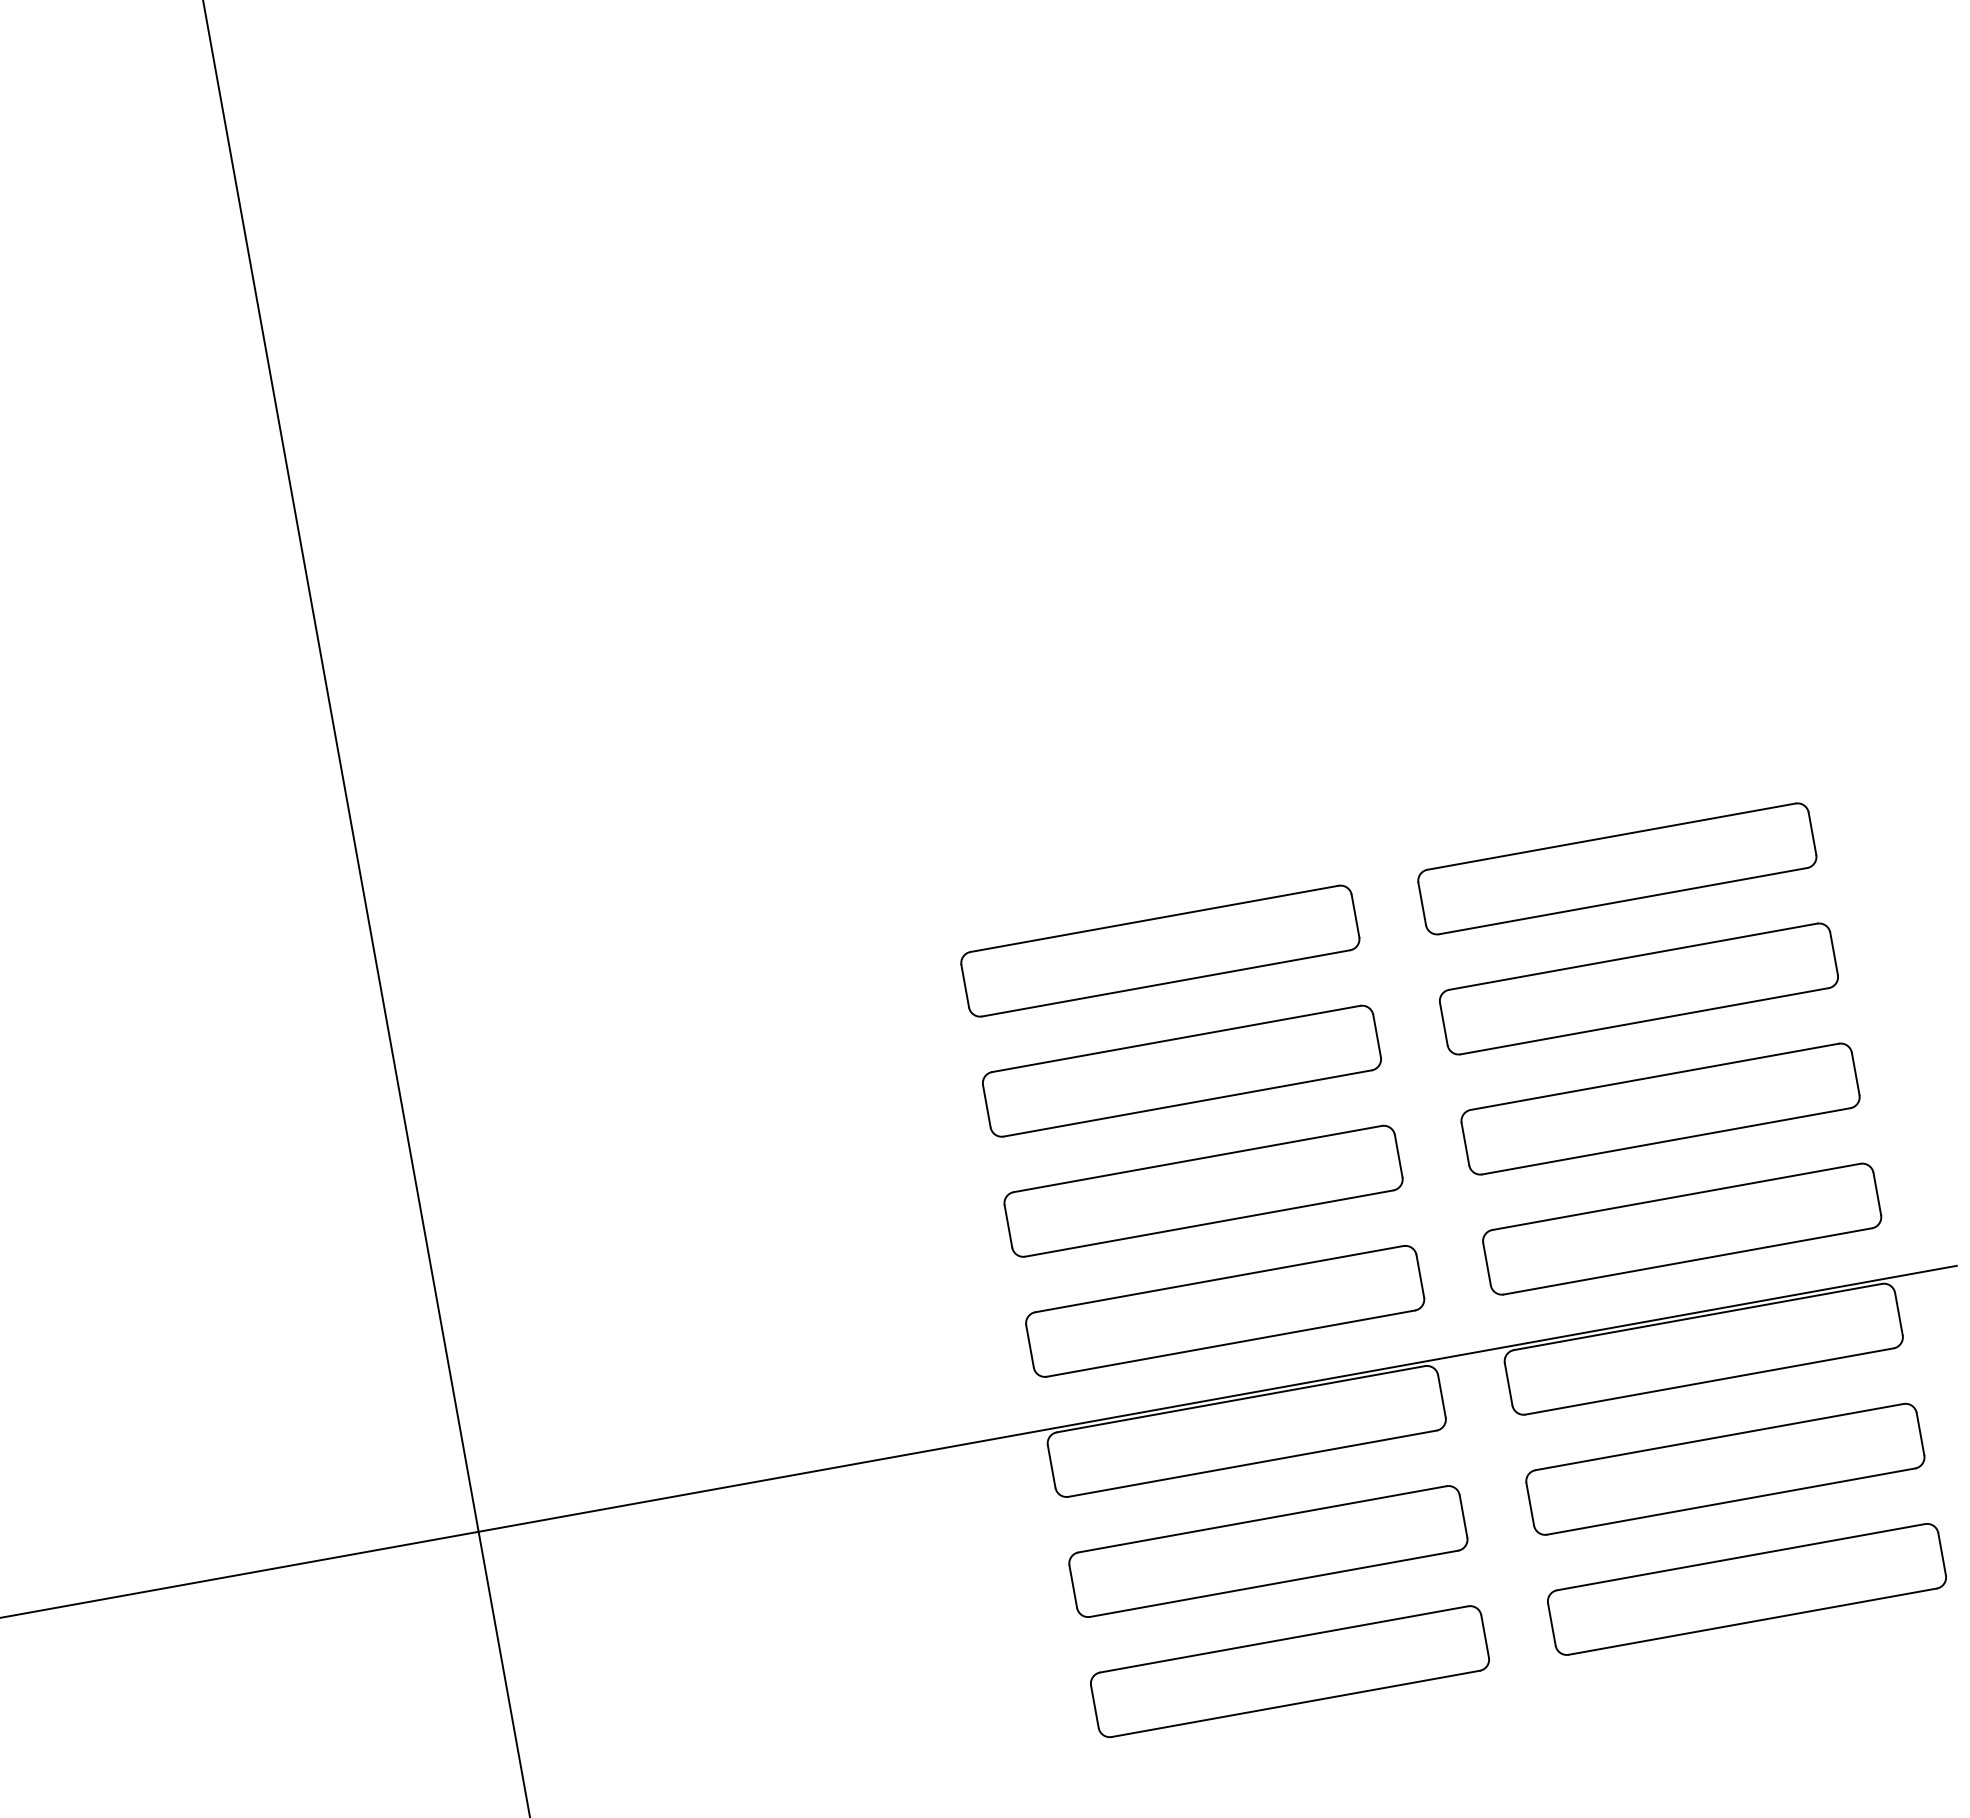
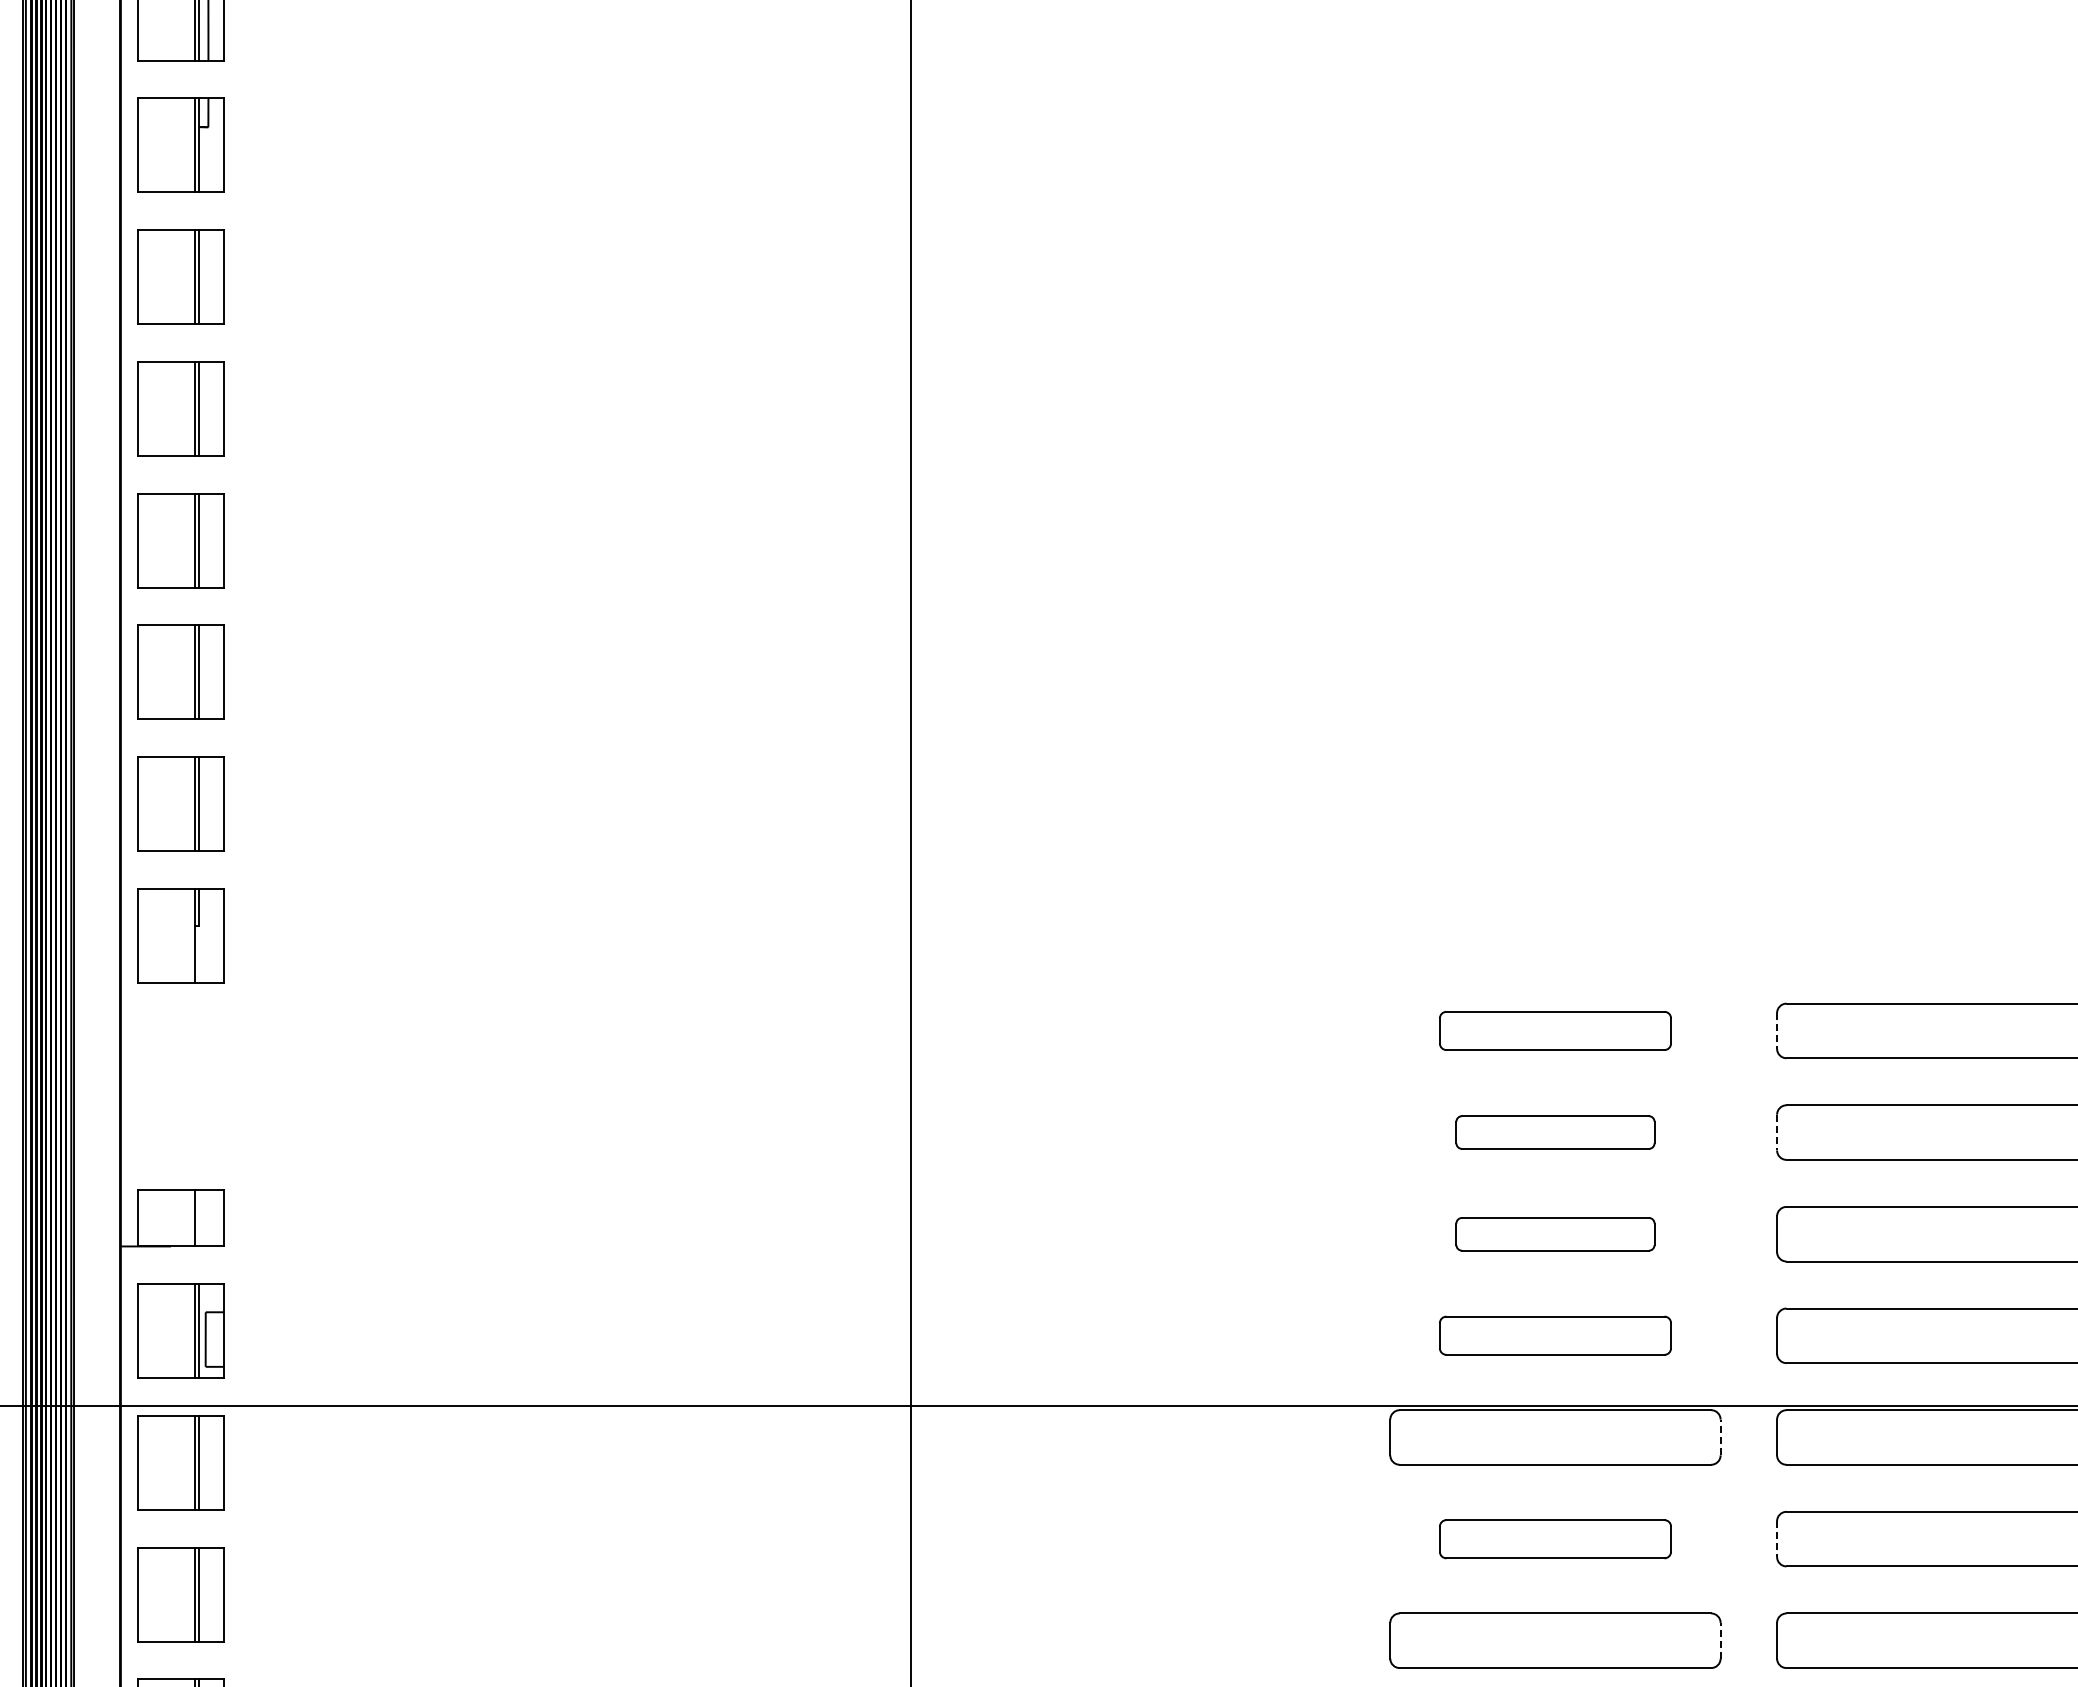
line: (1422, 903) -> (1777, 1030), solid -> dashed
part: (1160, 950) -> (1555, 1030), size x0.7
line: (1444, 1023) -> (1777, 1132), solid -> dashed
part: (1181, 1071) -> (1555, 1132), size x0.6
part: (1203, 1191) -> (1555, 1234), size x0.6
part: (1225, 1310) -> (1555, 1335), size x0.7
line: (1441, 1396) -> (1720, 1437), solid -> dashed
line: (1530, 1504) -> (1777, 1539), solid -> dashed
part: (1268, 1552) -> (1555, 1539), size x0.7
line: (1484, 1636) -> (1720, 1640), solid -> dashed

